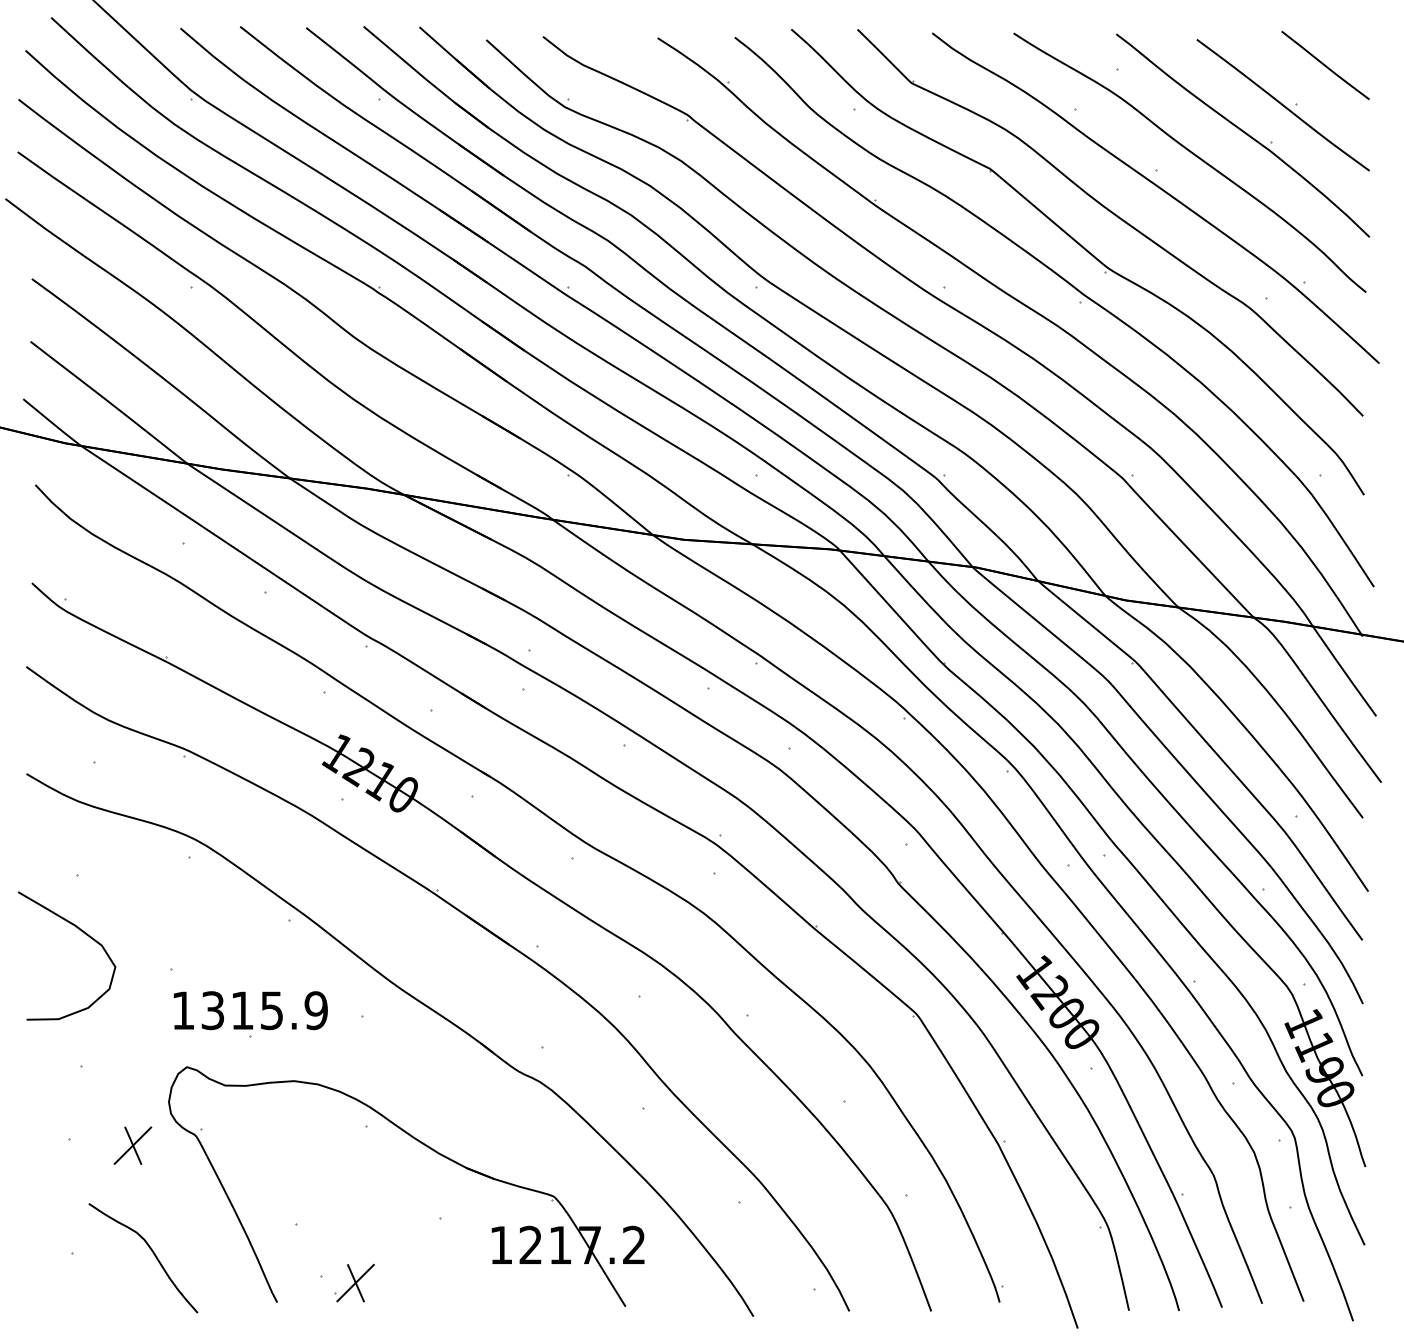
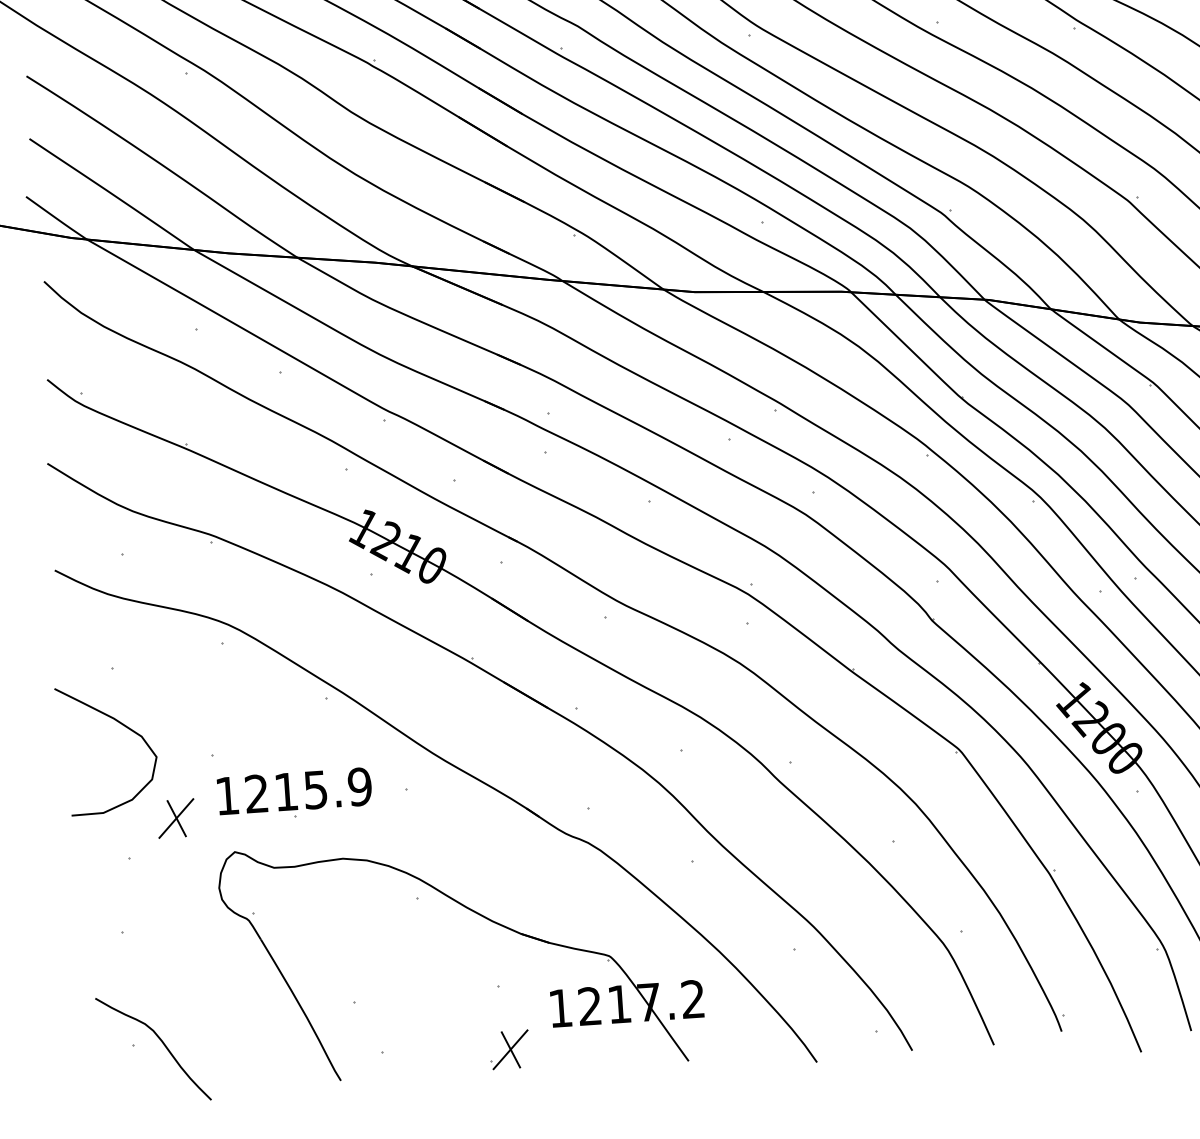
text: (212, 1010) -> (256, 793), 1315.9 -> 1215.9
part: (132, 1145) -> (175, 818), moved
curve: (151, 1251) -> (161, 1041), moved
part: (354, 1282) -> (509, 1049), moved

